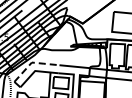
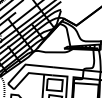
line: (32, 62) -> (26, 64), dashed -> solid

